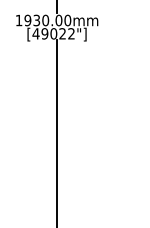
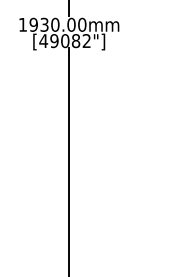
text: (62, 34) -> (75, 41), [49022"] -> [49082"]

